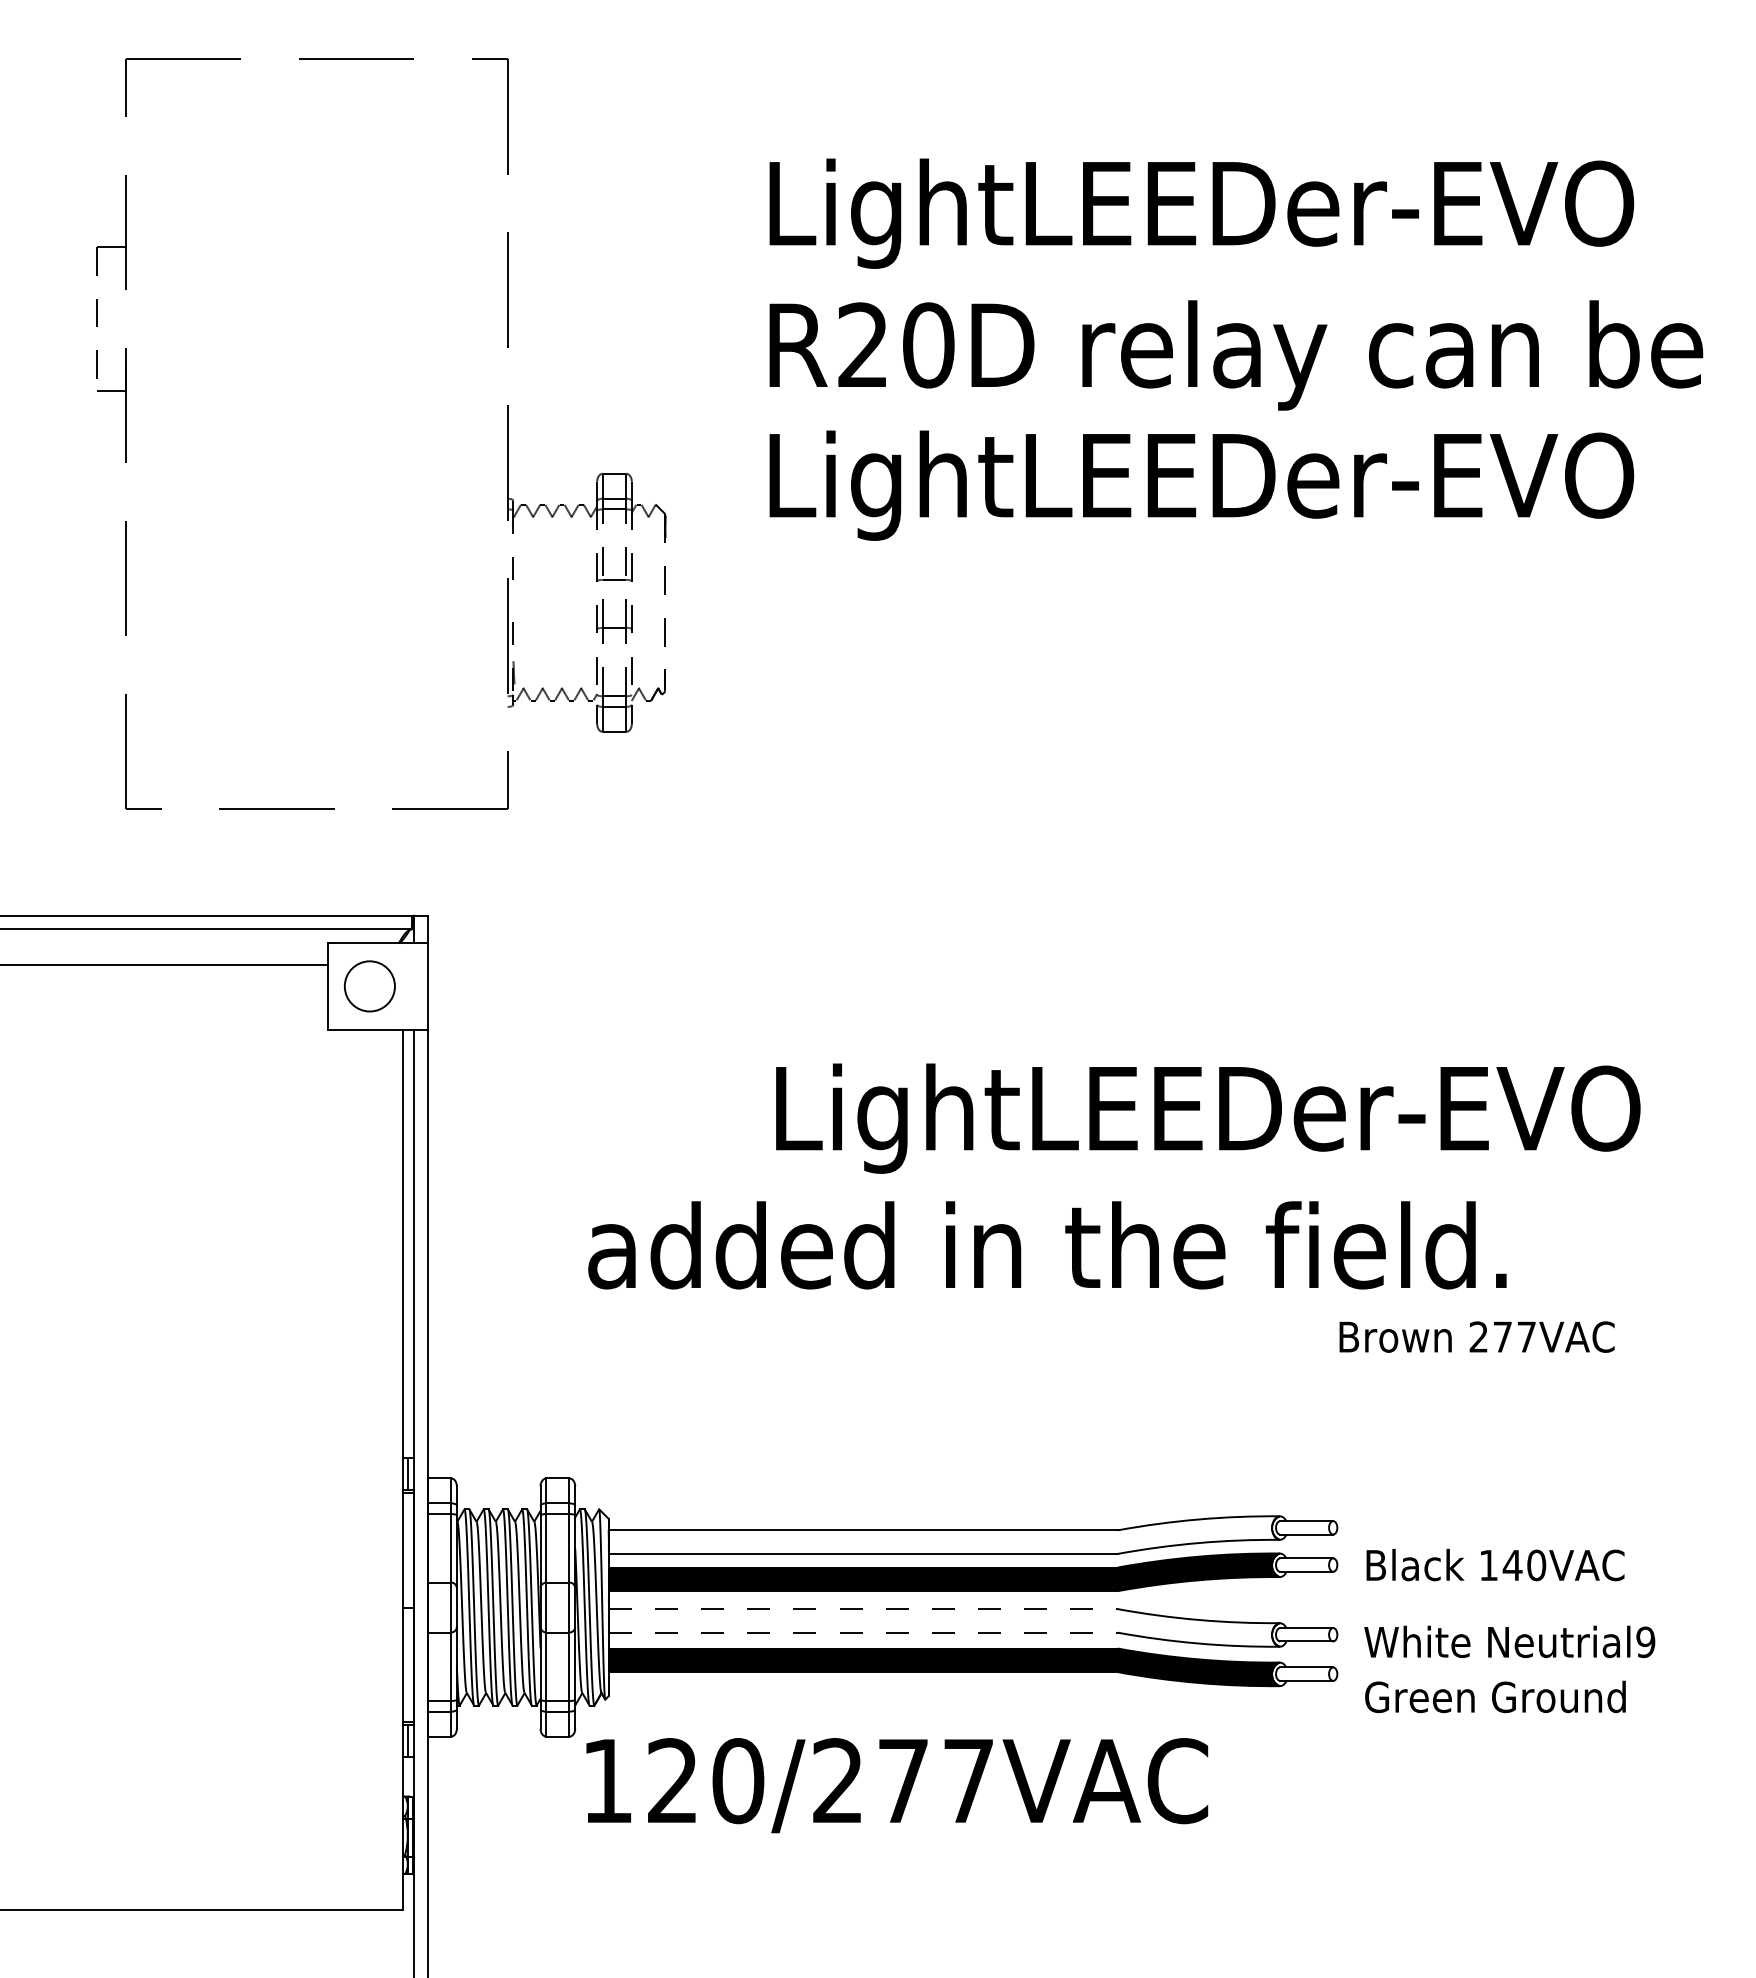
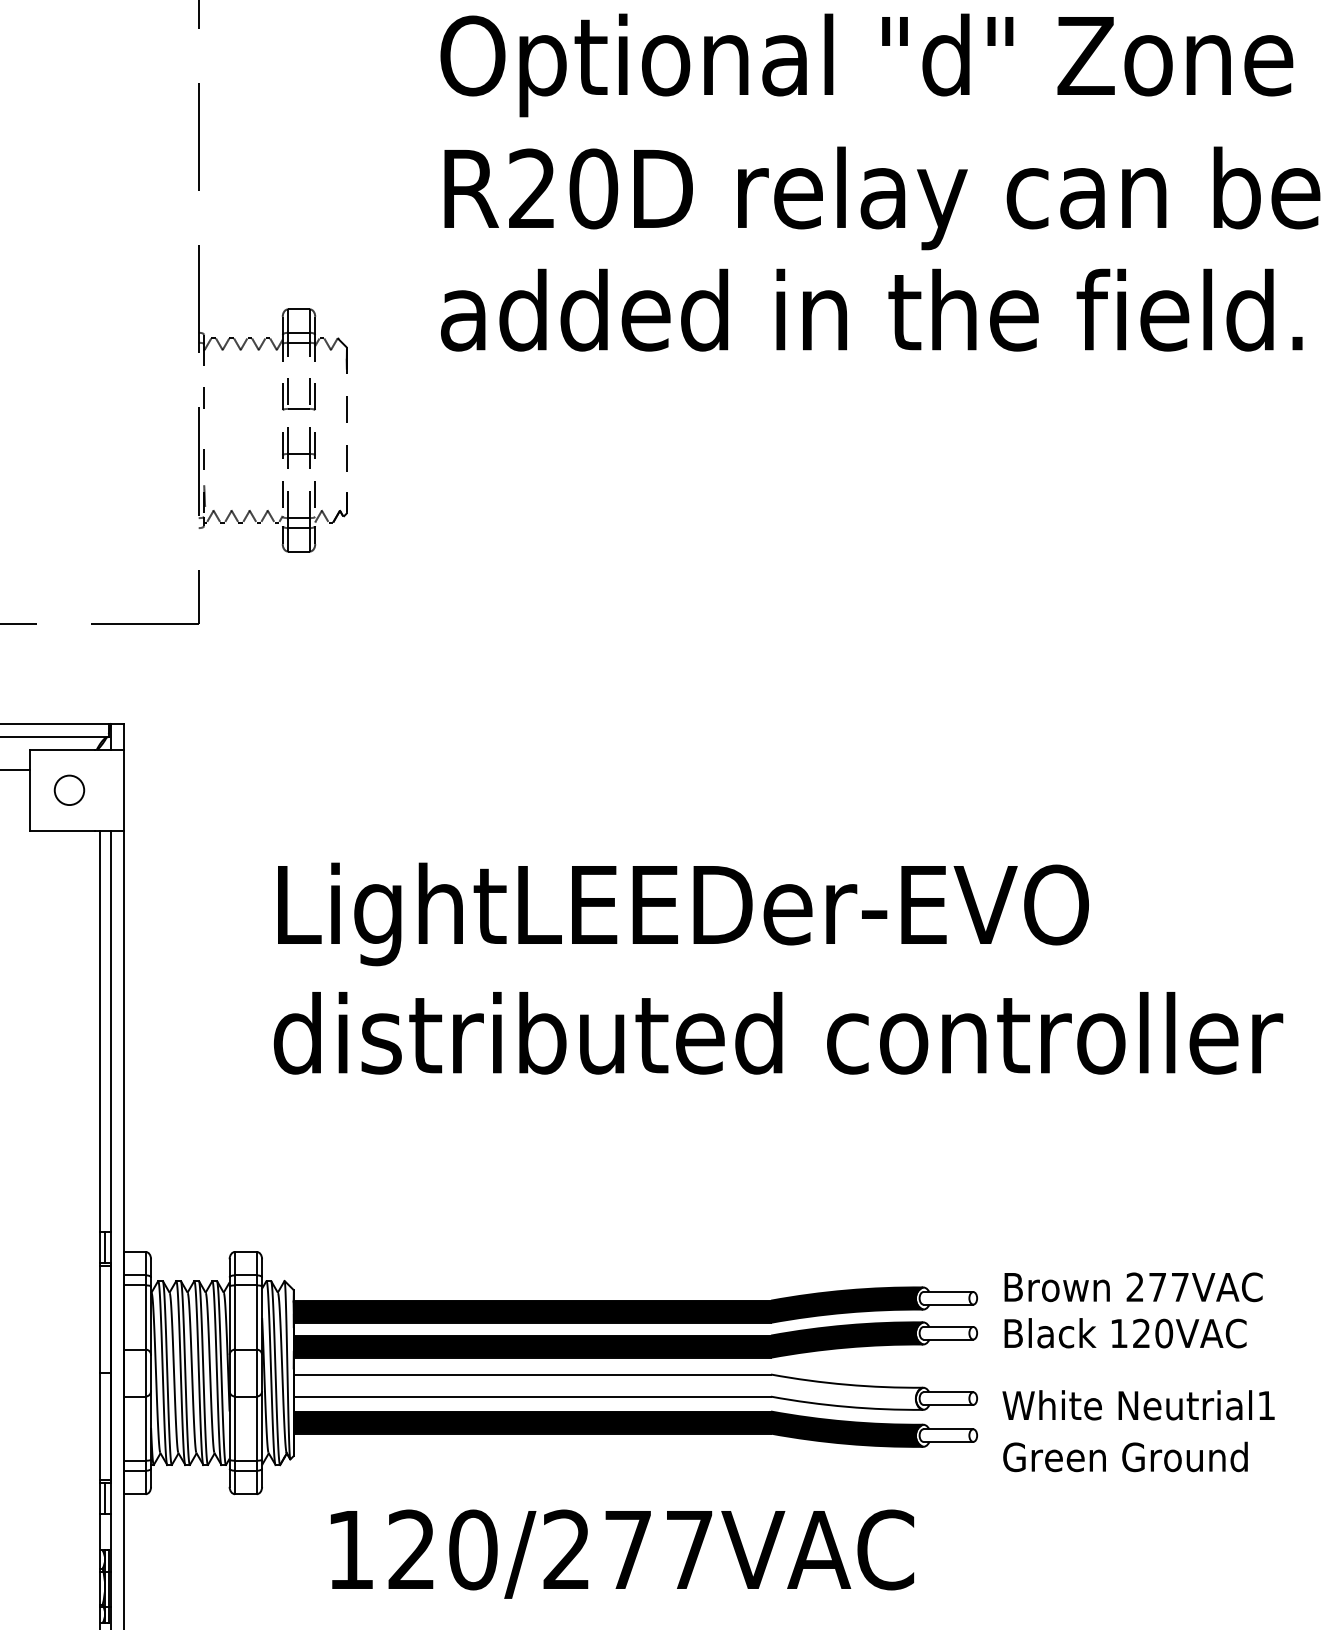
text: (1219, 213) -> (866, 65), LightLEEDer-EVO -> Optional "d" Zone
text: (1224, 485) -> (871, 320), LightLEEDer-EVO -> added in the field.
circle: (369, 986) -> (69, 790), size x0.62
text: (1208, 1118) -> (683, 914), moved
text: (1125, 1245) -> (778, 1033), added in the field. -> distributed controller
text: (1476, 1336) -> (1133, 1286), moved
fill: (943, 1534) -> (607, 1304), added
text: (1512, 1564) -> (1141, 1332), 140VAC -> 120VAC
line: (863, 1609) -> (532, 1374), dashed -> solid
line: (863, 1632) -> (532, 1396), dashed -> solid
text: (1645, 1642) -> (1266, 1405), Neutrial9 -> Neutrial1
text: (897, 1785) -> (622, 1554), moved

